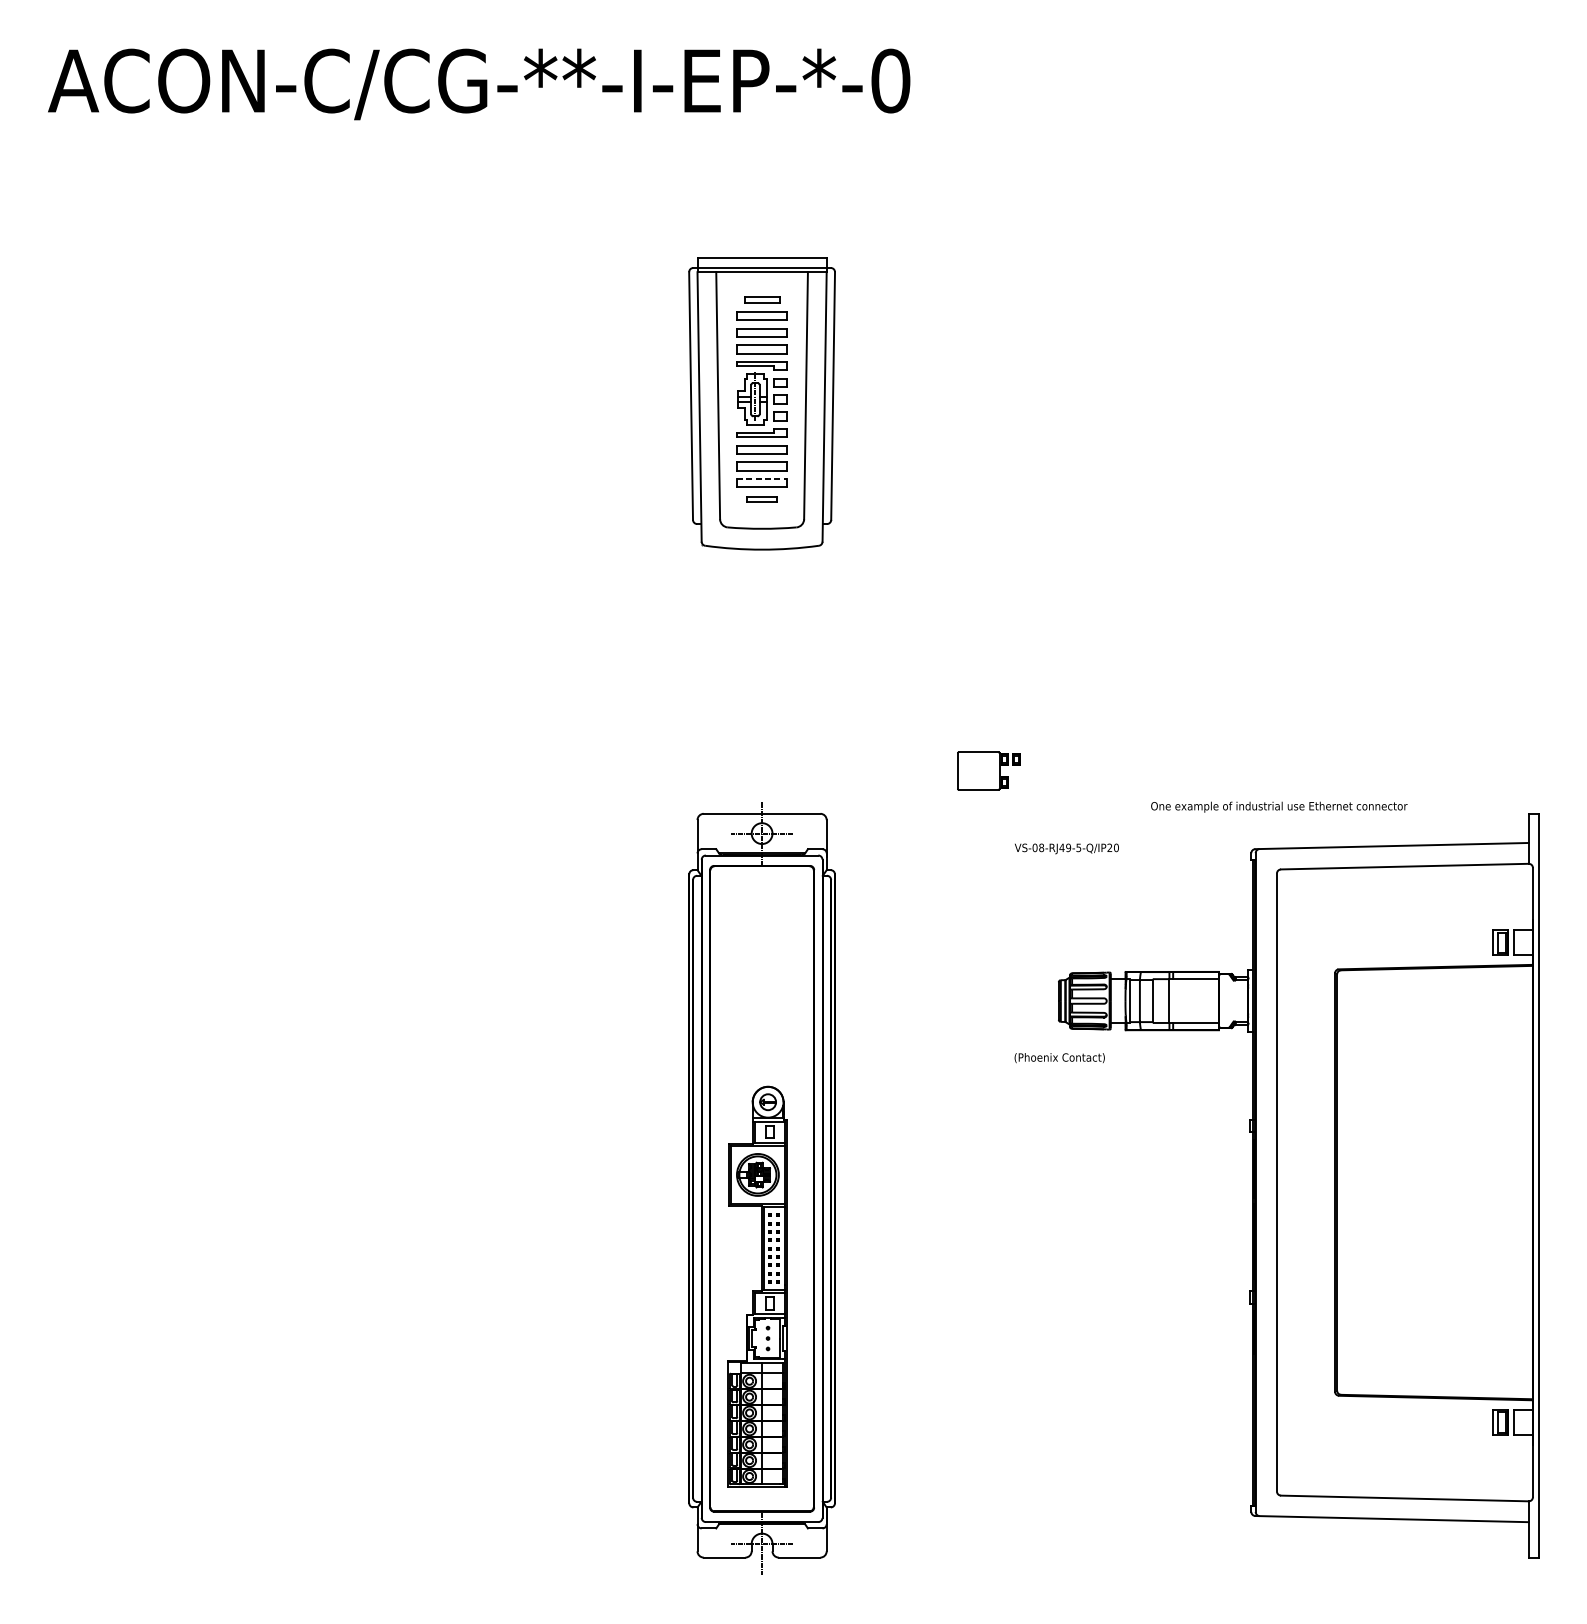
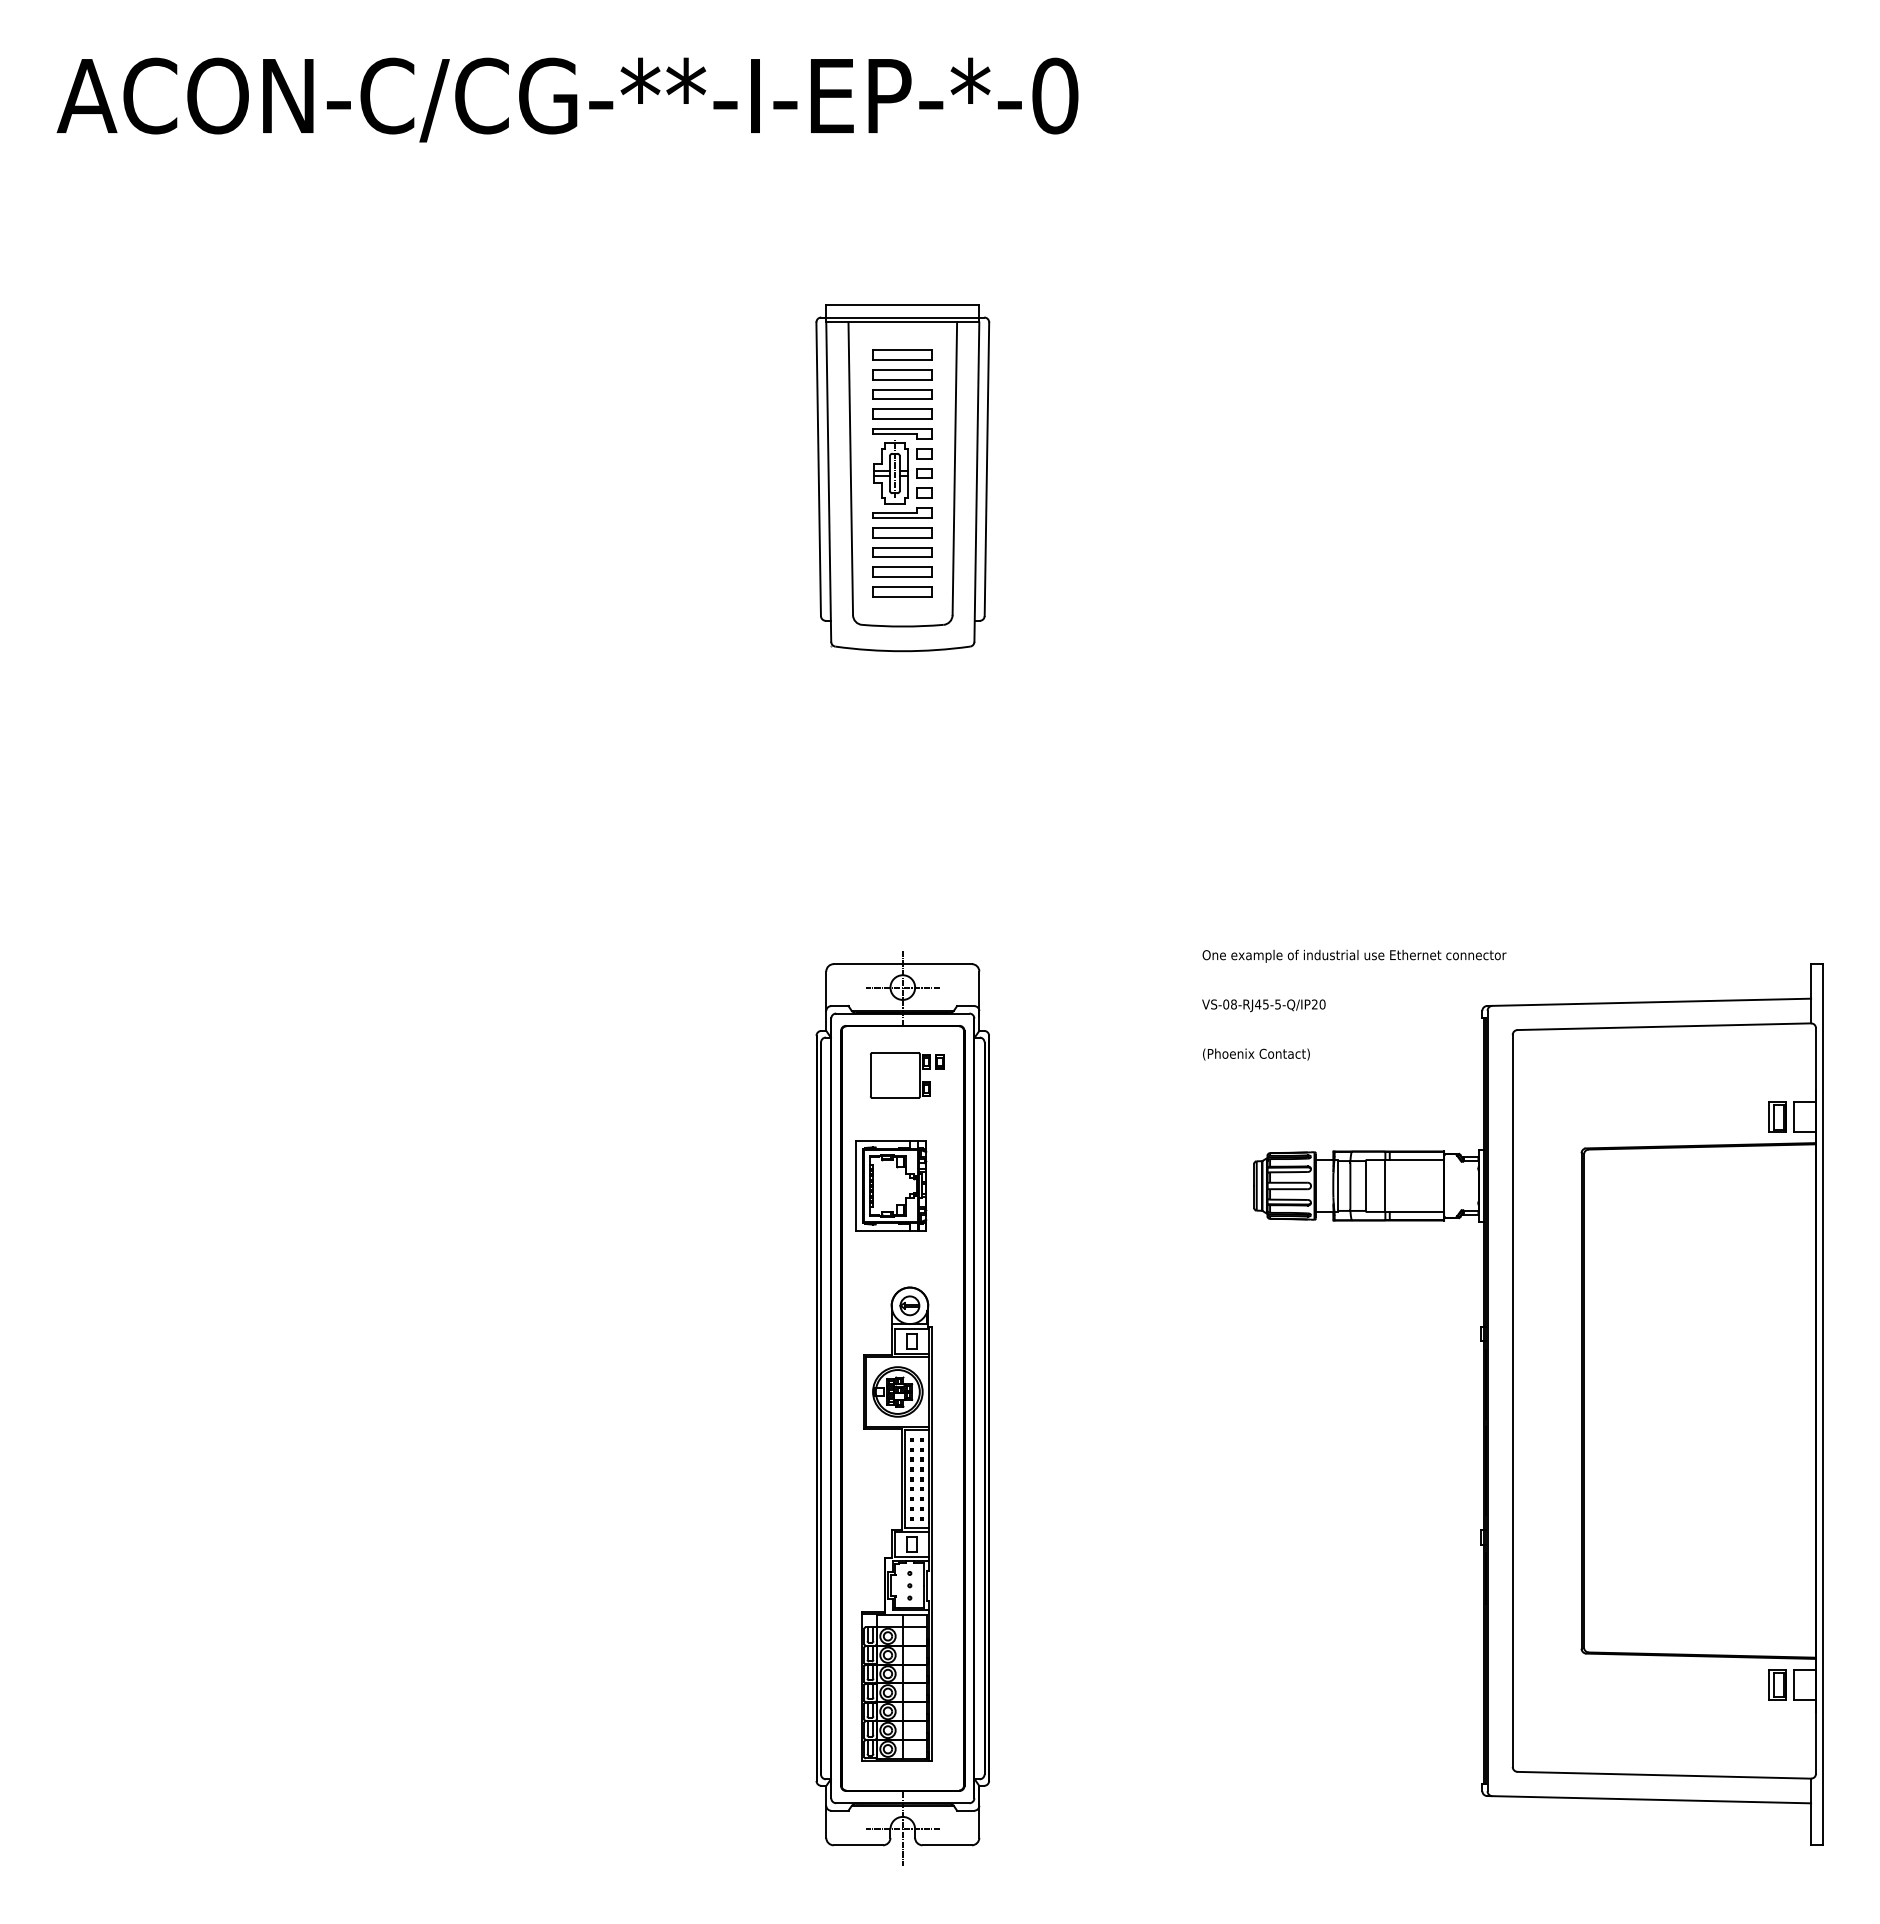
part: (761, 299) -> (902, 354), size x1.43
line: (761, 479) -> (902, 567), dashed -> solid
part: (761, 499) -> (902, 591), size x1.67
part: (988, 771) -> (907, 1075), moved
text: (1279, 806) -> (1354, 955), moved
text: (1068, 847) -> (1265, 1004), VS-08-RJ49-5-Q/IP20 -> VS-08-RJ45-5-Q/IP20
part: (752, 1000) -> (891, 1185), added
text: (1059, 1058) -> (1256, 1054), moved

